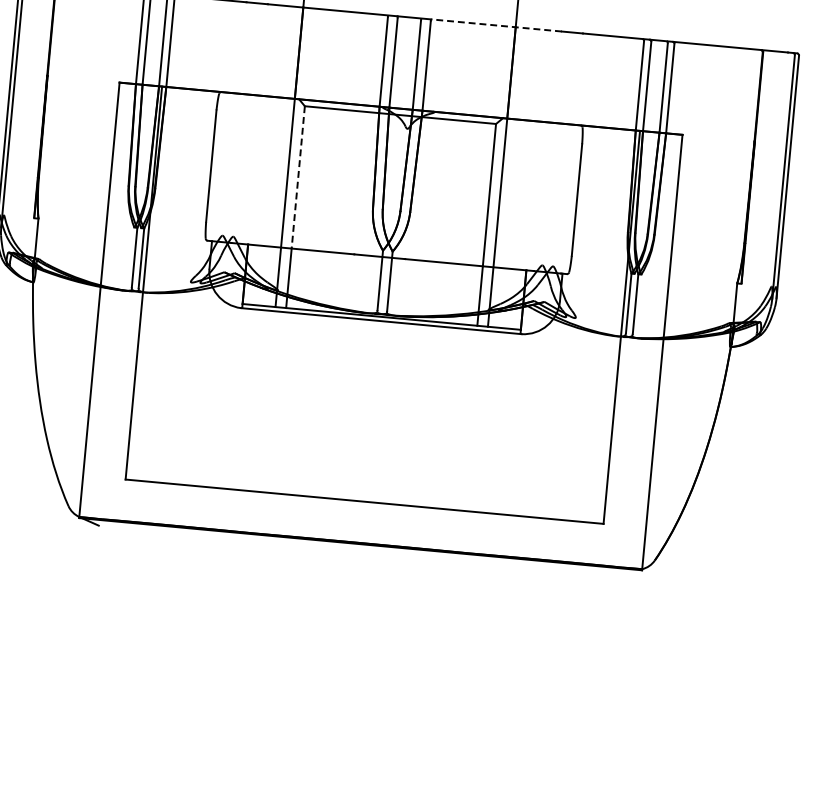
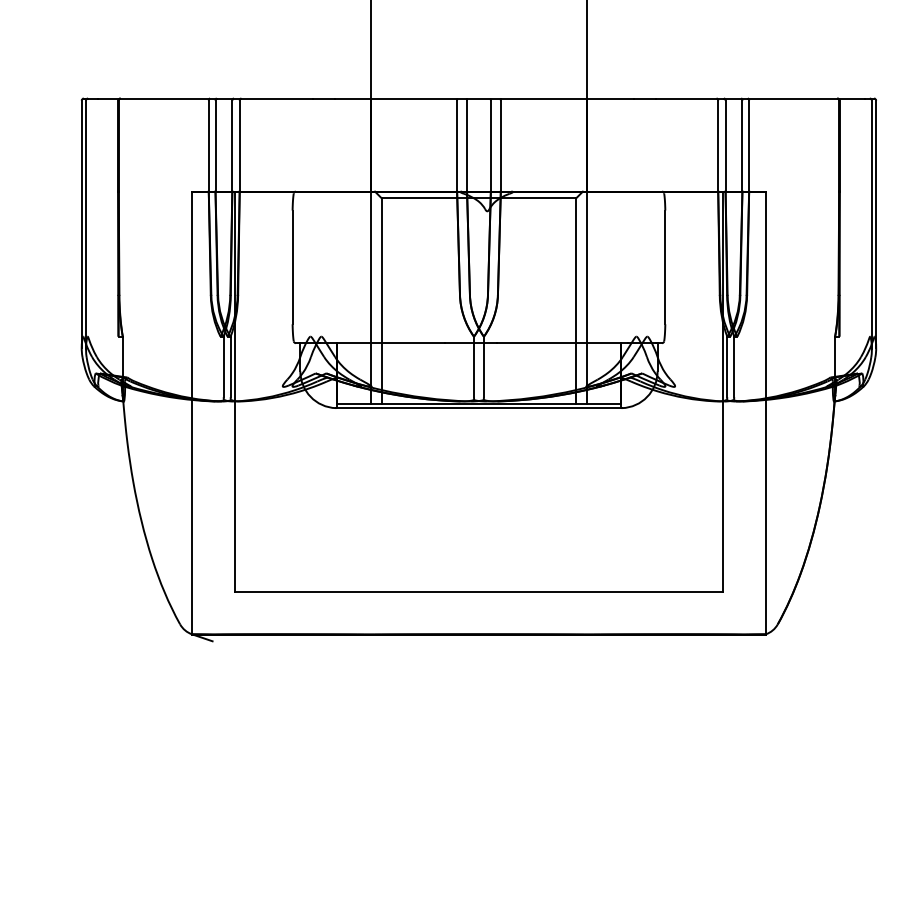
line: (496, 25) -> (567, 98), dashed -> solid
line: (298, 177) -> (381, 270), dashed -> solid

